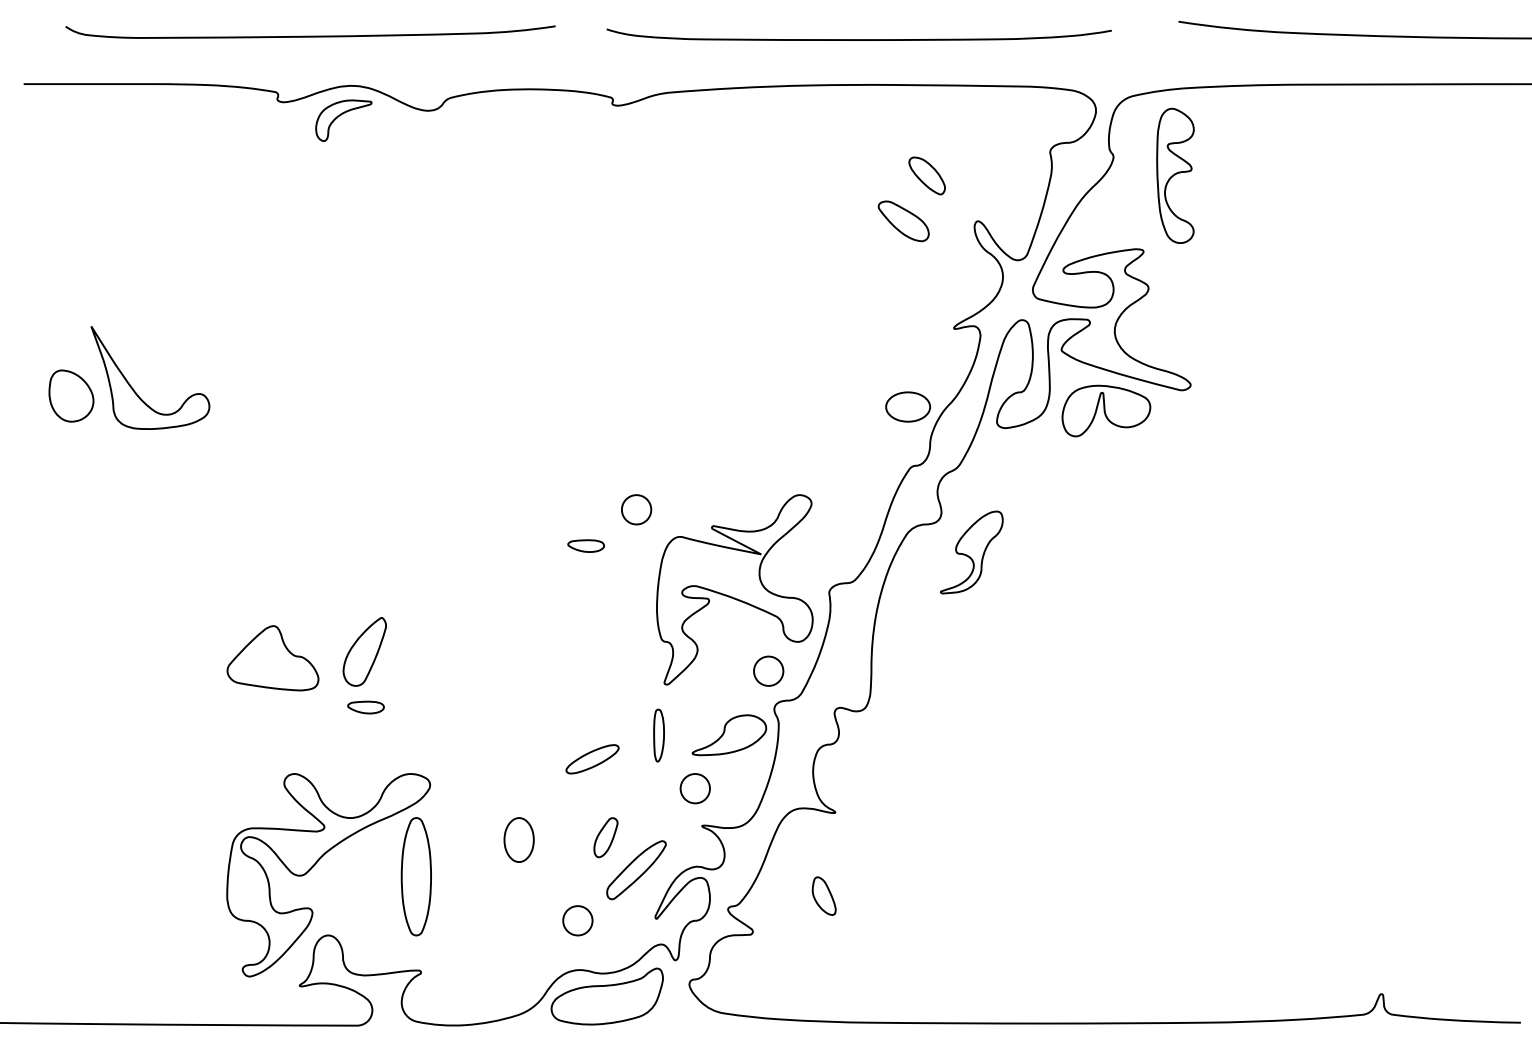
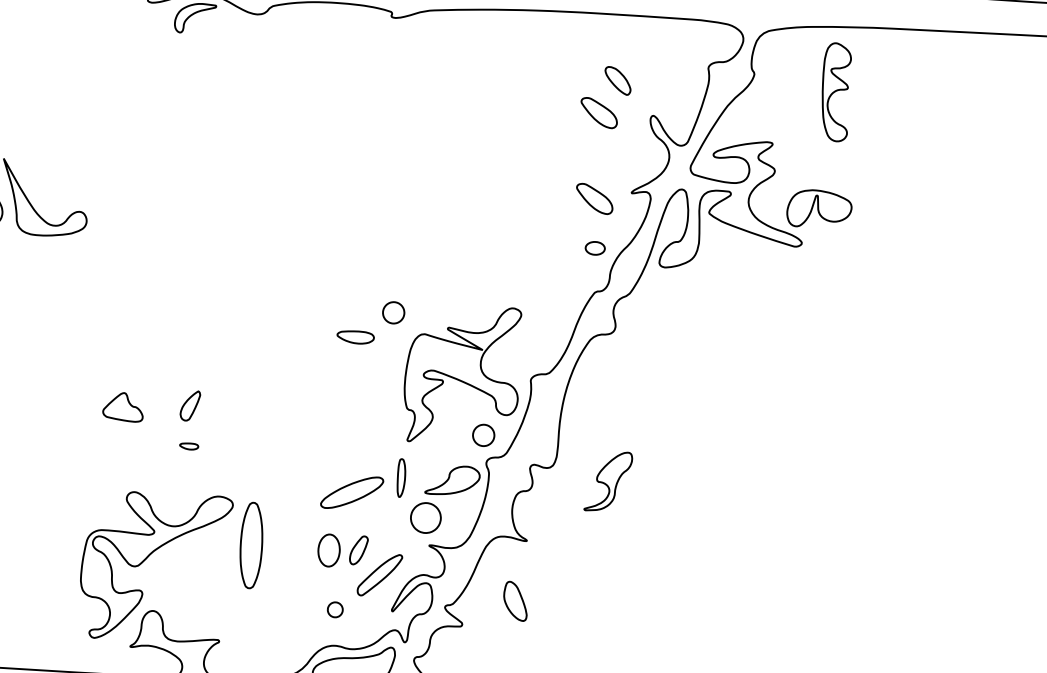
part: (1175, 175) -> (835, 91), moved
part: (903, 339) -> (594, 199), added
part: (907, 406) -> (594, 247), size x0.6
part: (1106, 410) -> (819, 208), moved
part: (585, 545) -> (355, 336), size x1.4
part: (971, 552) -> (608, 481), moved
part: (364, 651) -> (190, 405), size x0.6
part: (272, 658) -> (122, 407), size x0.6
part: (365, 707) -> (188, 446), size x0.7
part: (592, 759) -> (352, 492), size x1.6
part: (694, 788) -> (425, 517), size x1.4
part: (518, 839) -> (328, 550), moved
part: (415, 876) -> (250, 545), moved
part: (823, 895) -> (515, 600), size x1.4
part: (577, 920) -> (335, 609), size x0.7

